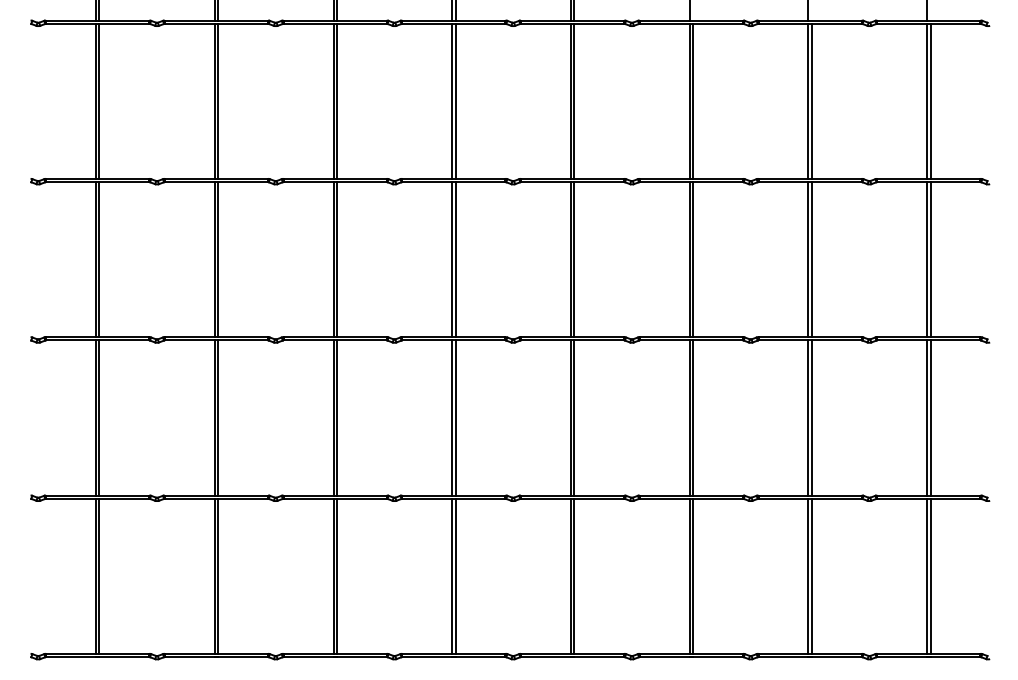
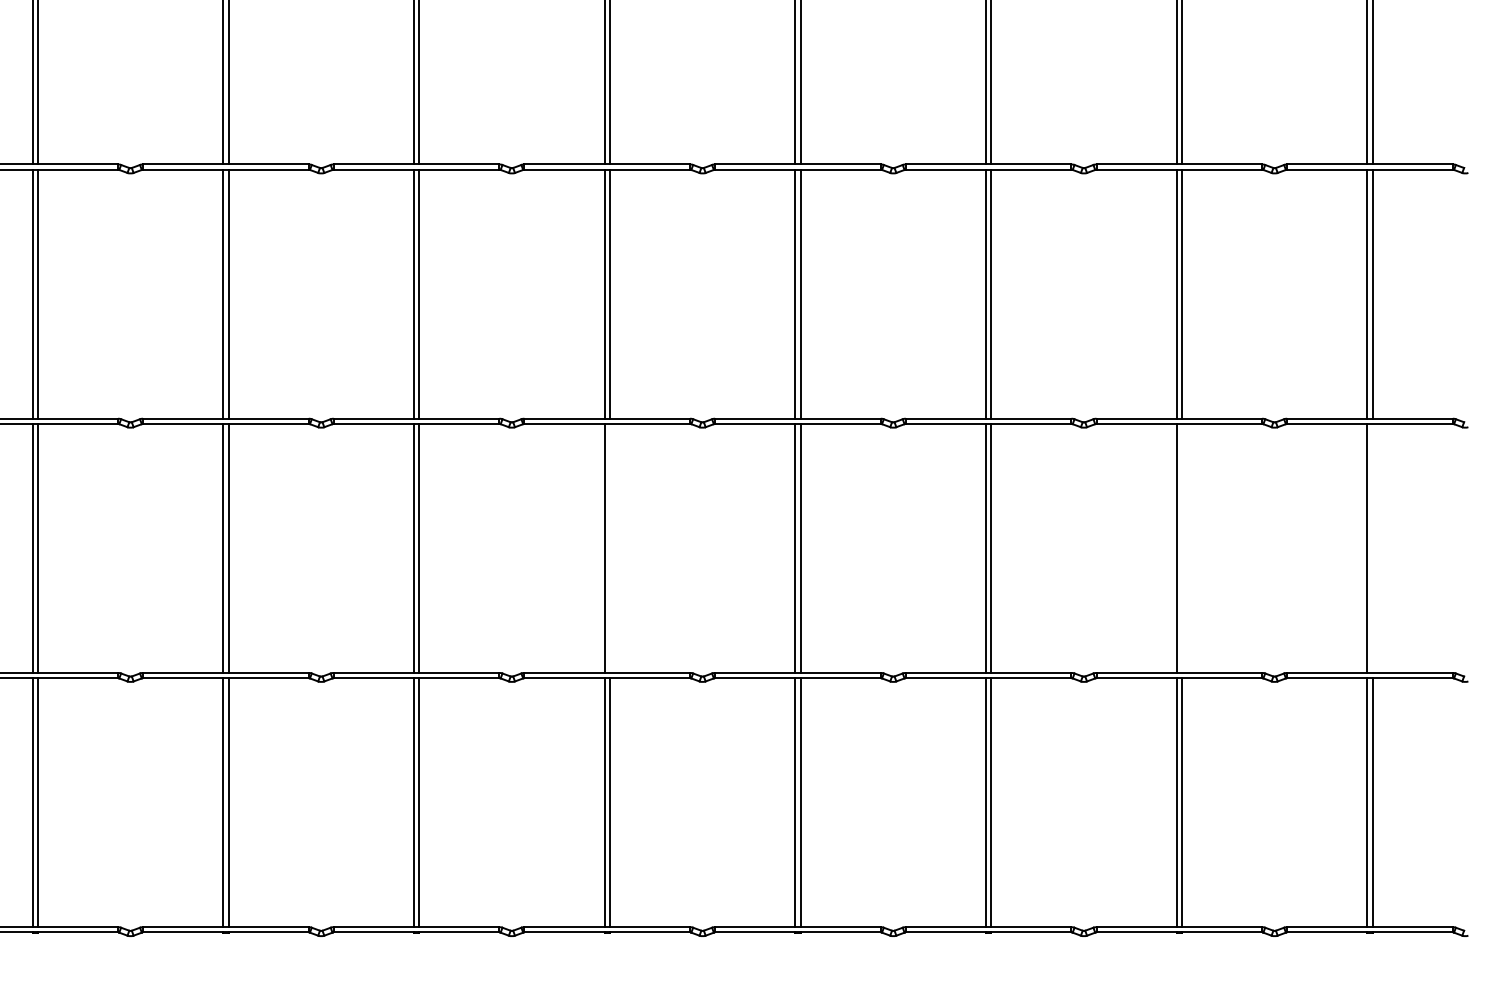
line: (455, 417) -> (609, 547), removed
line: (811, 417) -> (1181, 547), removed
line: (930, 417) -> (1372, 547), removed

